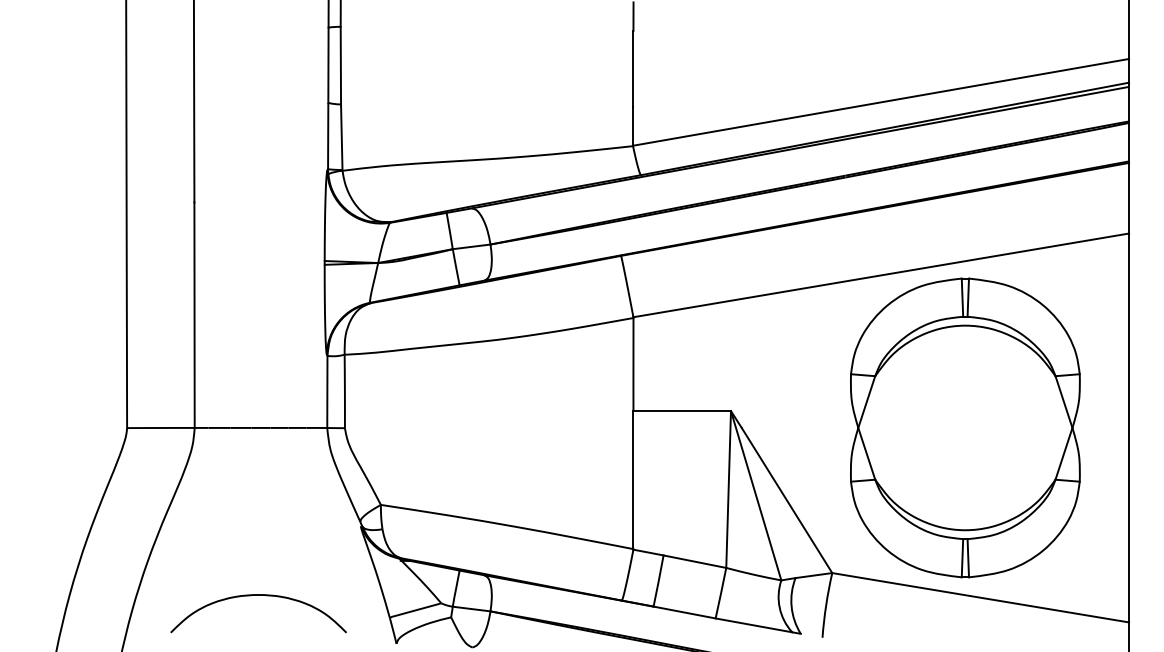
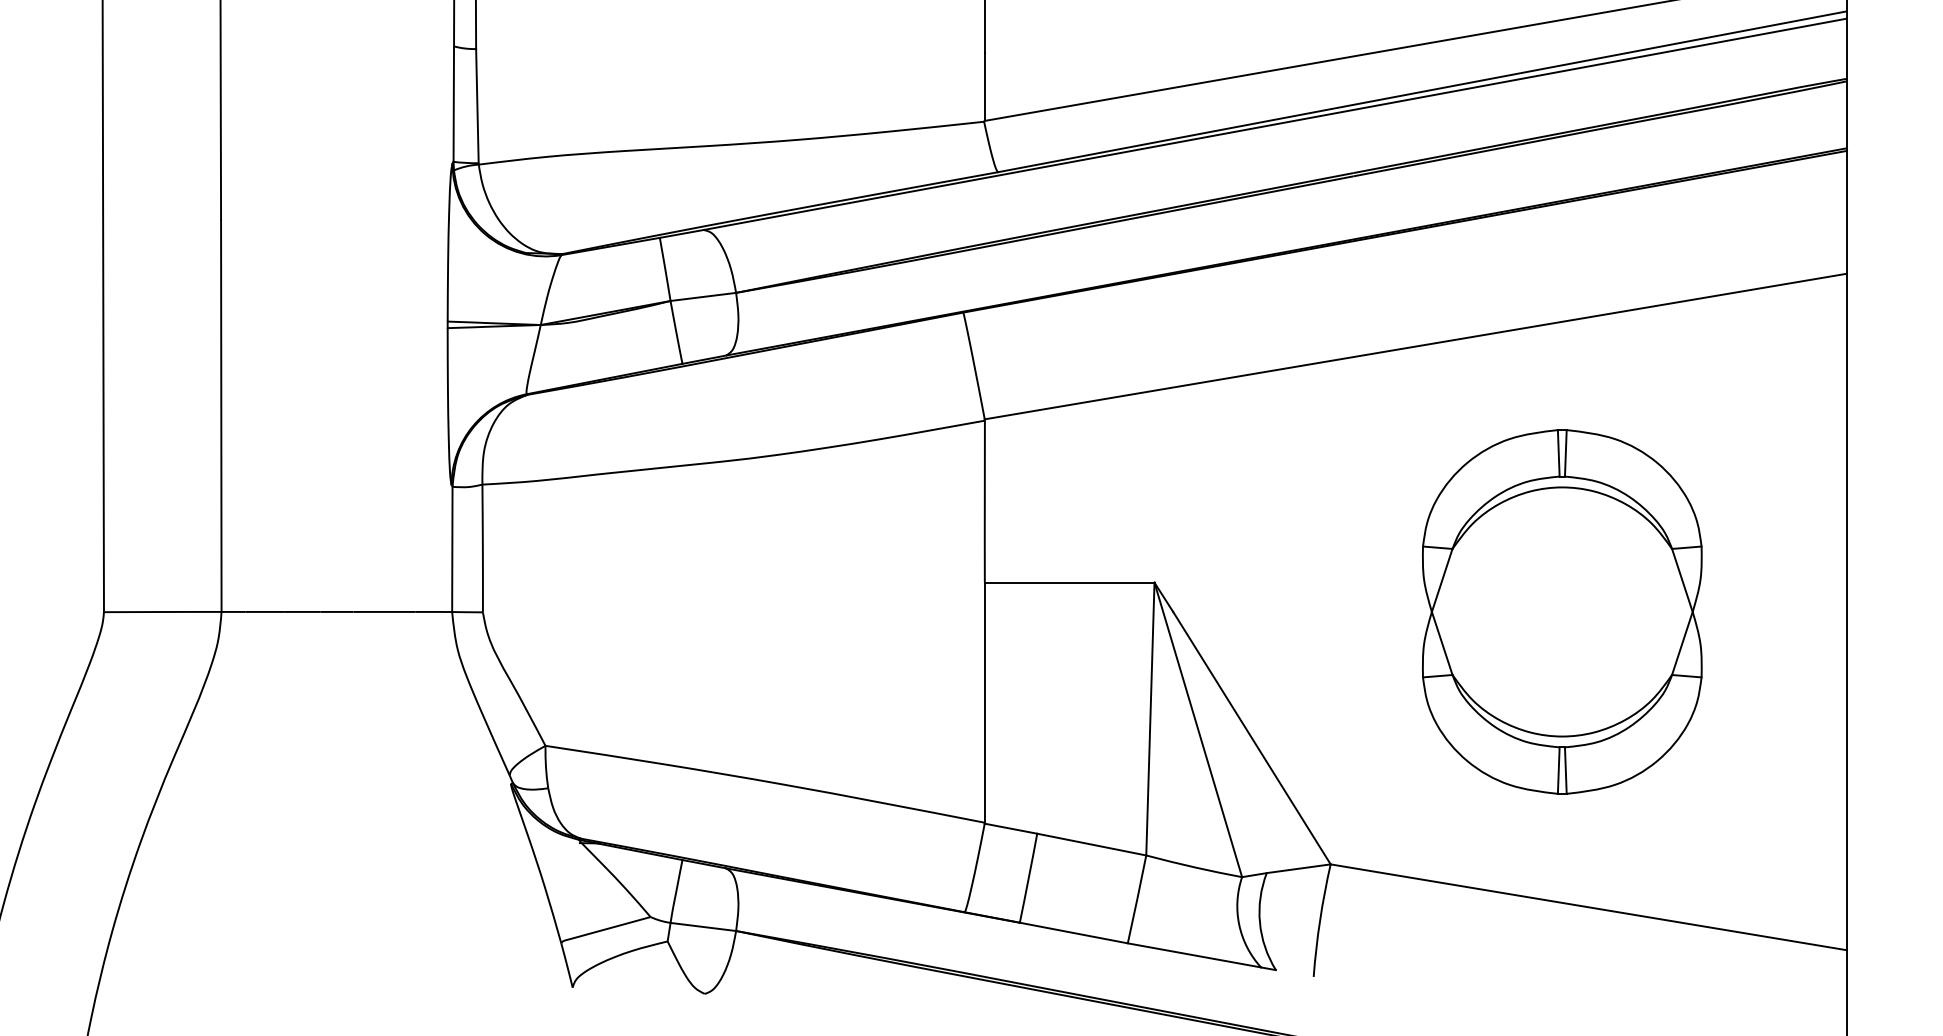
part: (965, 427) -> (1562, 611), size x0.7
curve: (258, 595) -> (332, 903), removed

